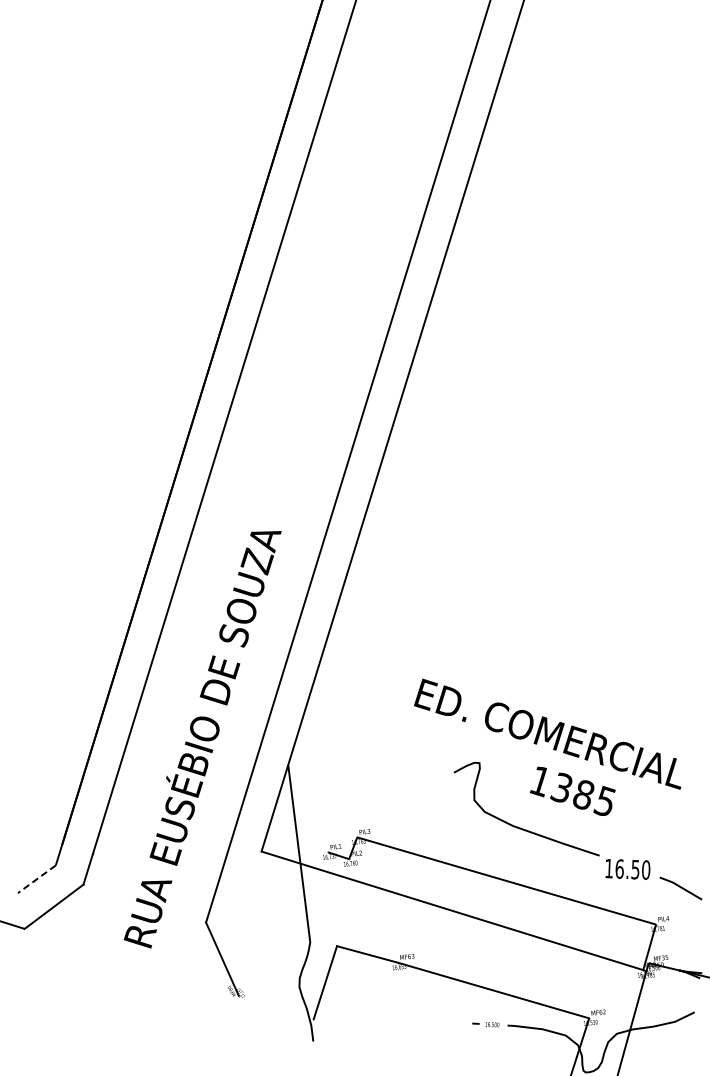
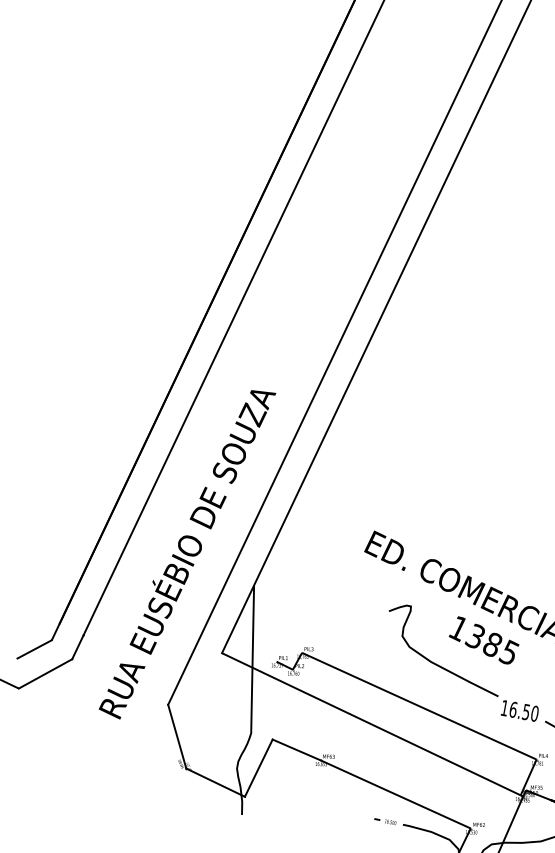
line: (36, 879) -> (34, 649), dashed -> solid
line: (275, 1007) -> (215, 782), added

